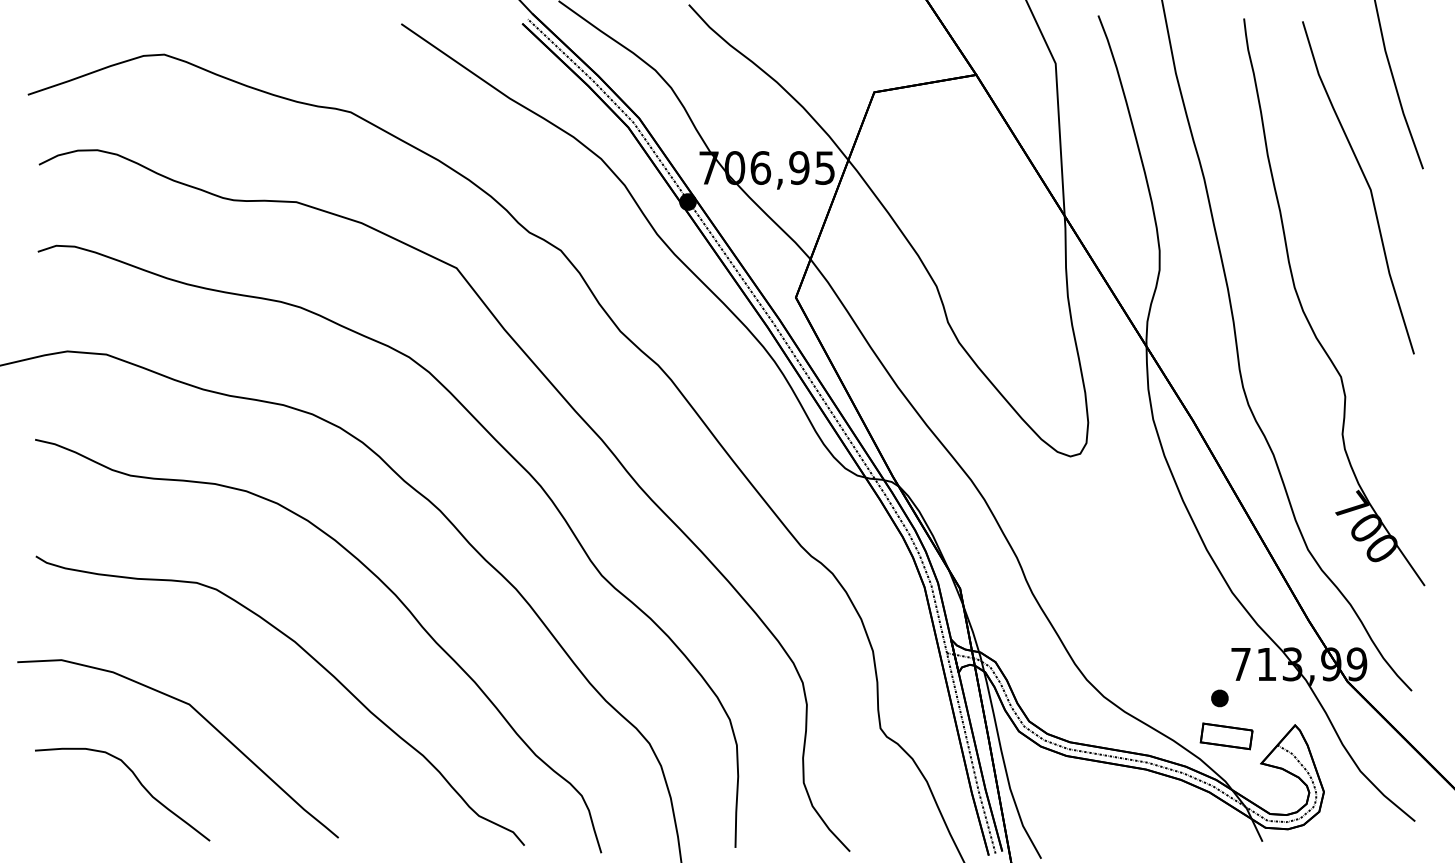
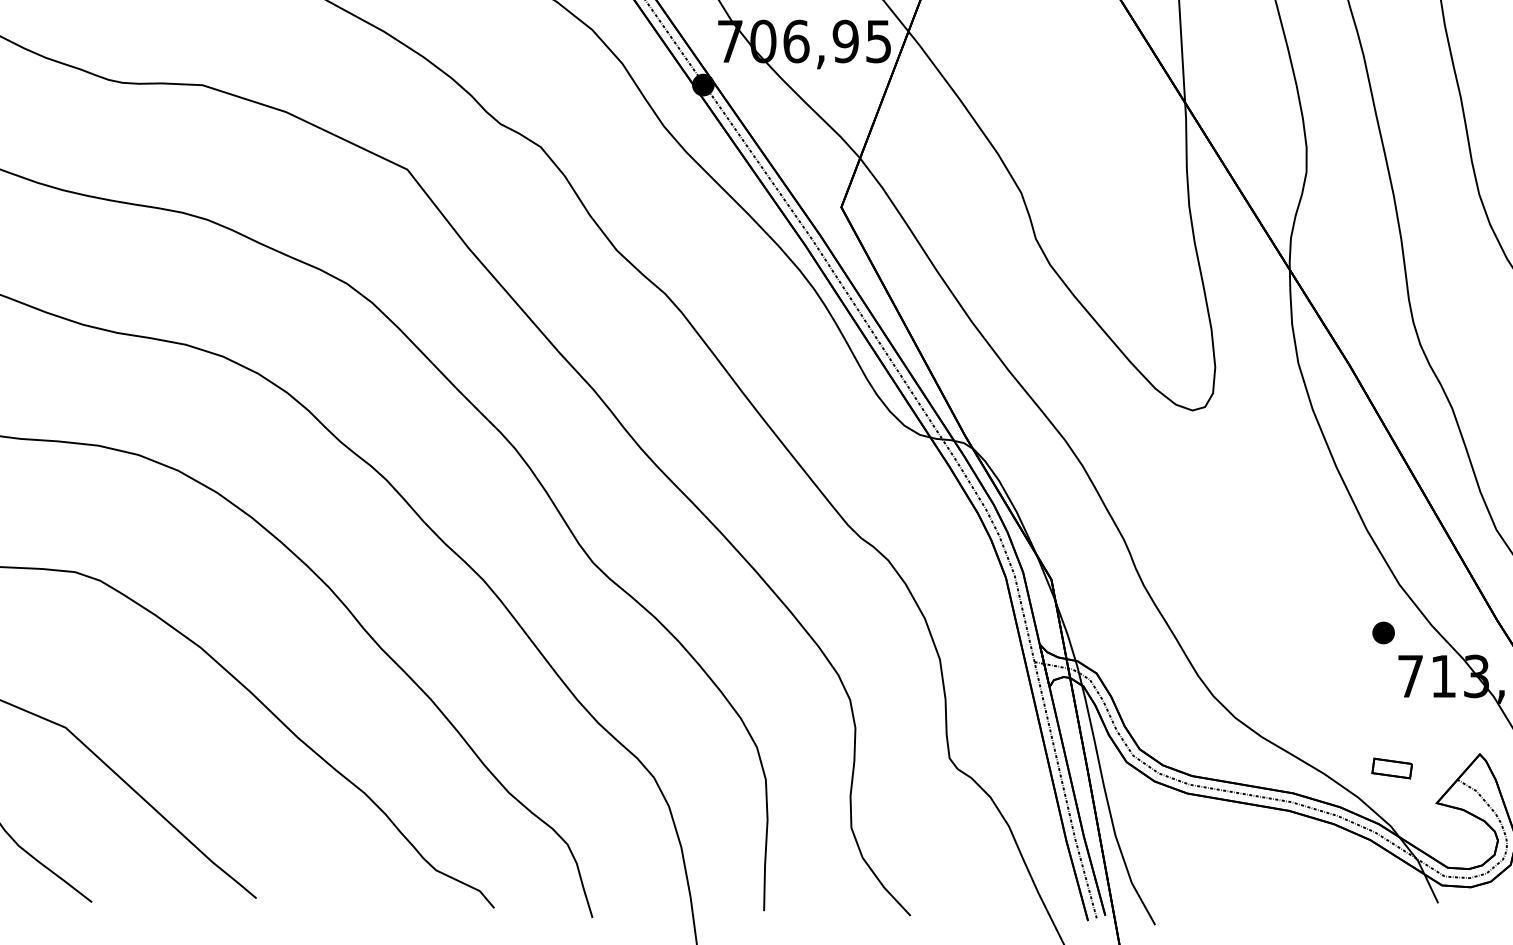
part: (1219, 698) -> (1383, 633), moved
part: (1226, 736) -> (1392, 768), size x0.6

